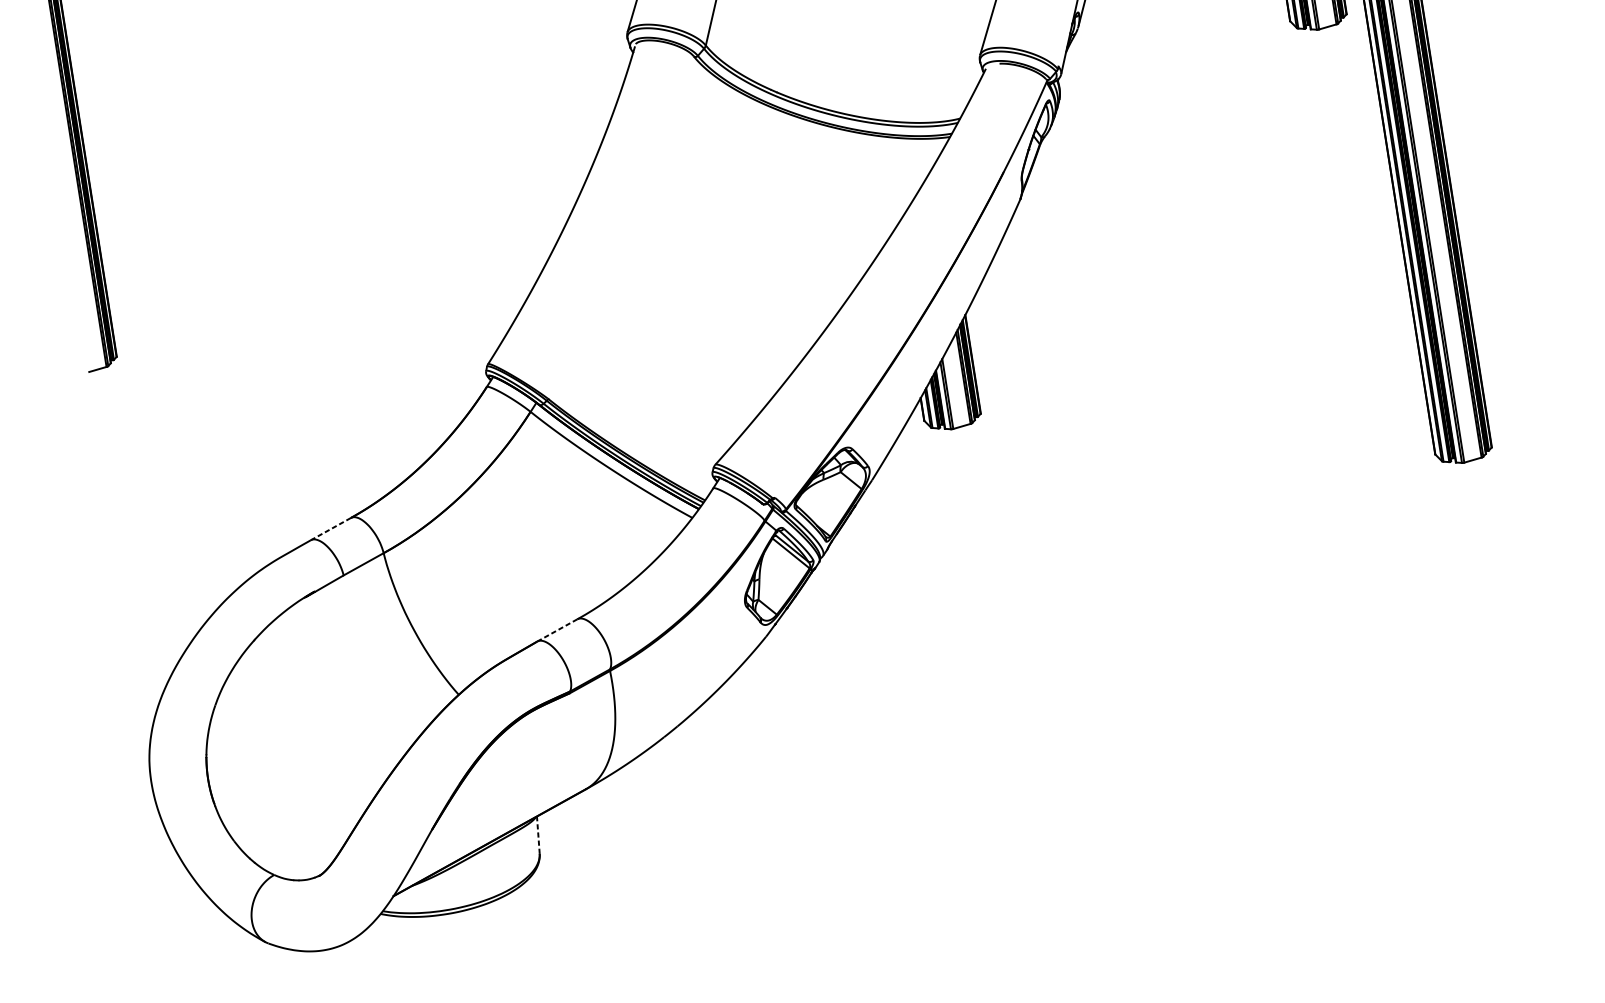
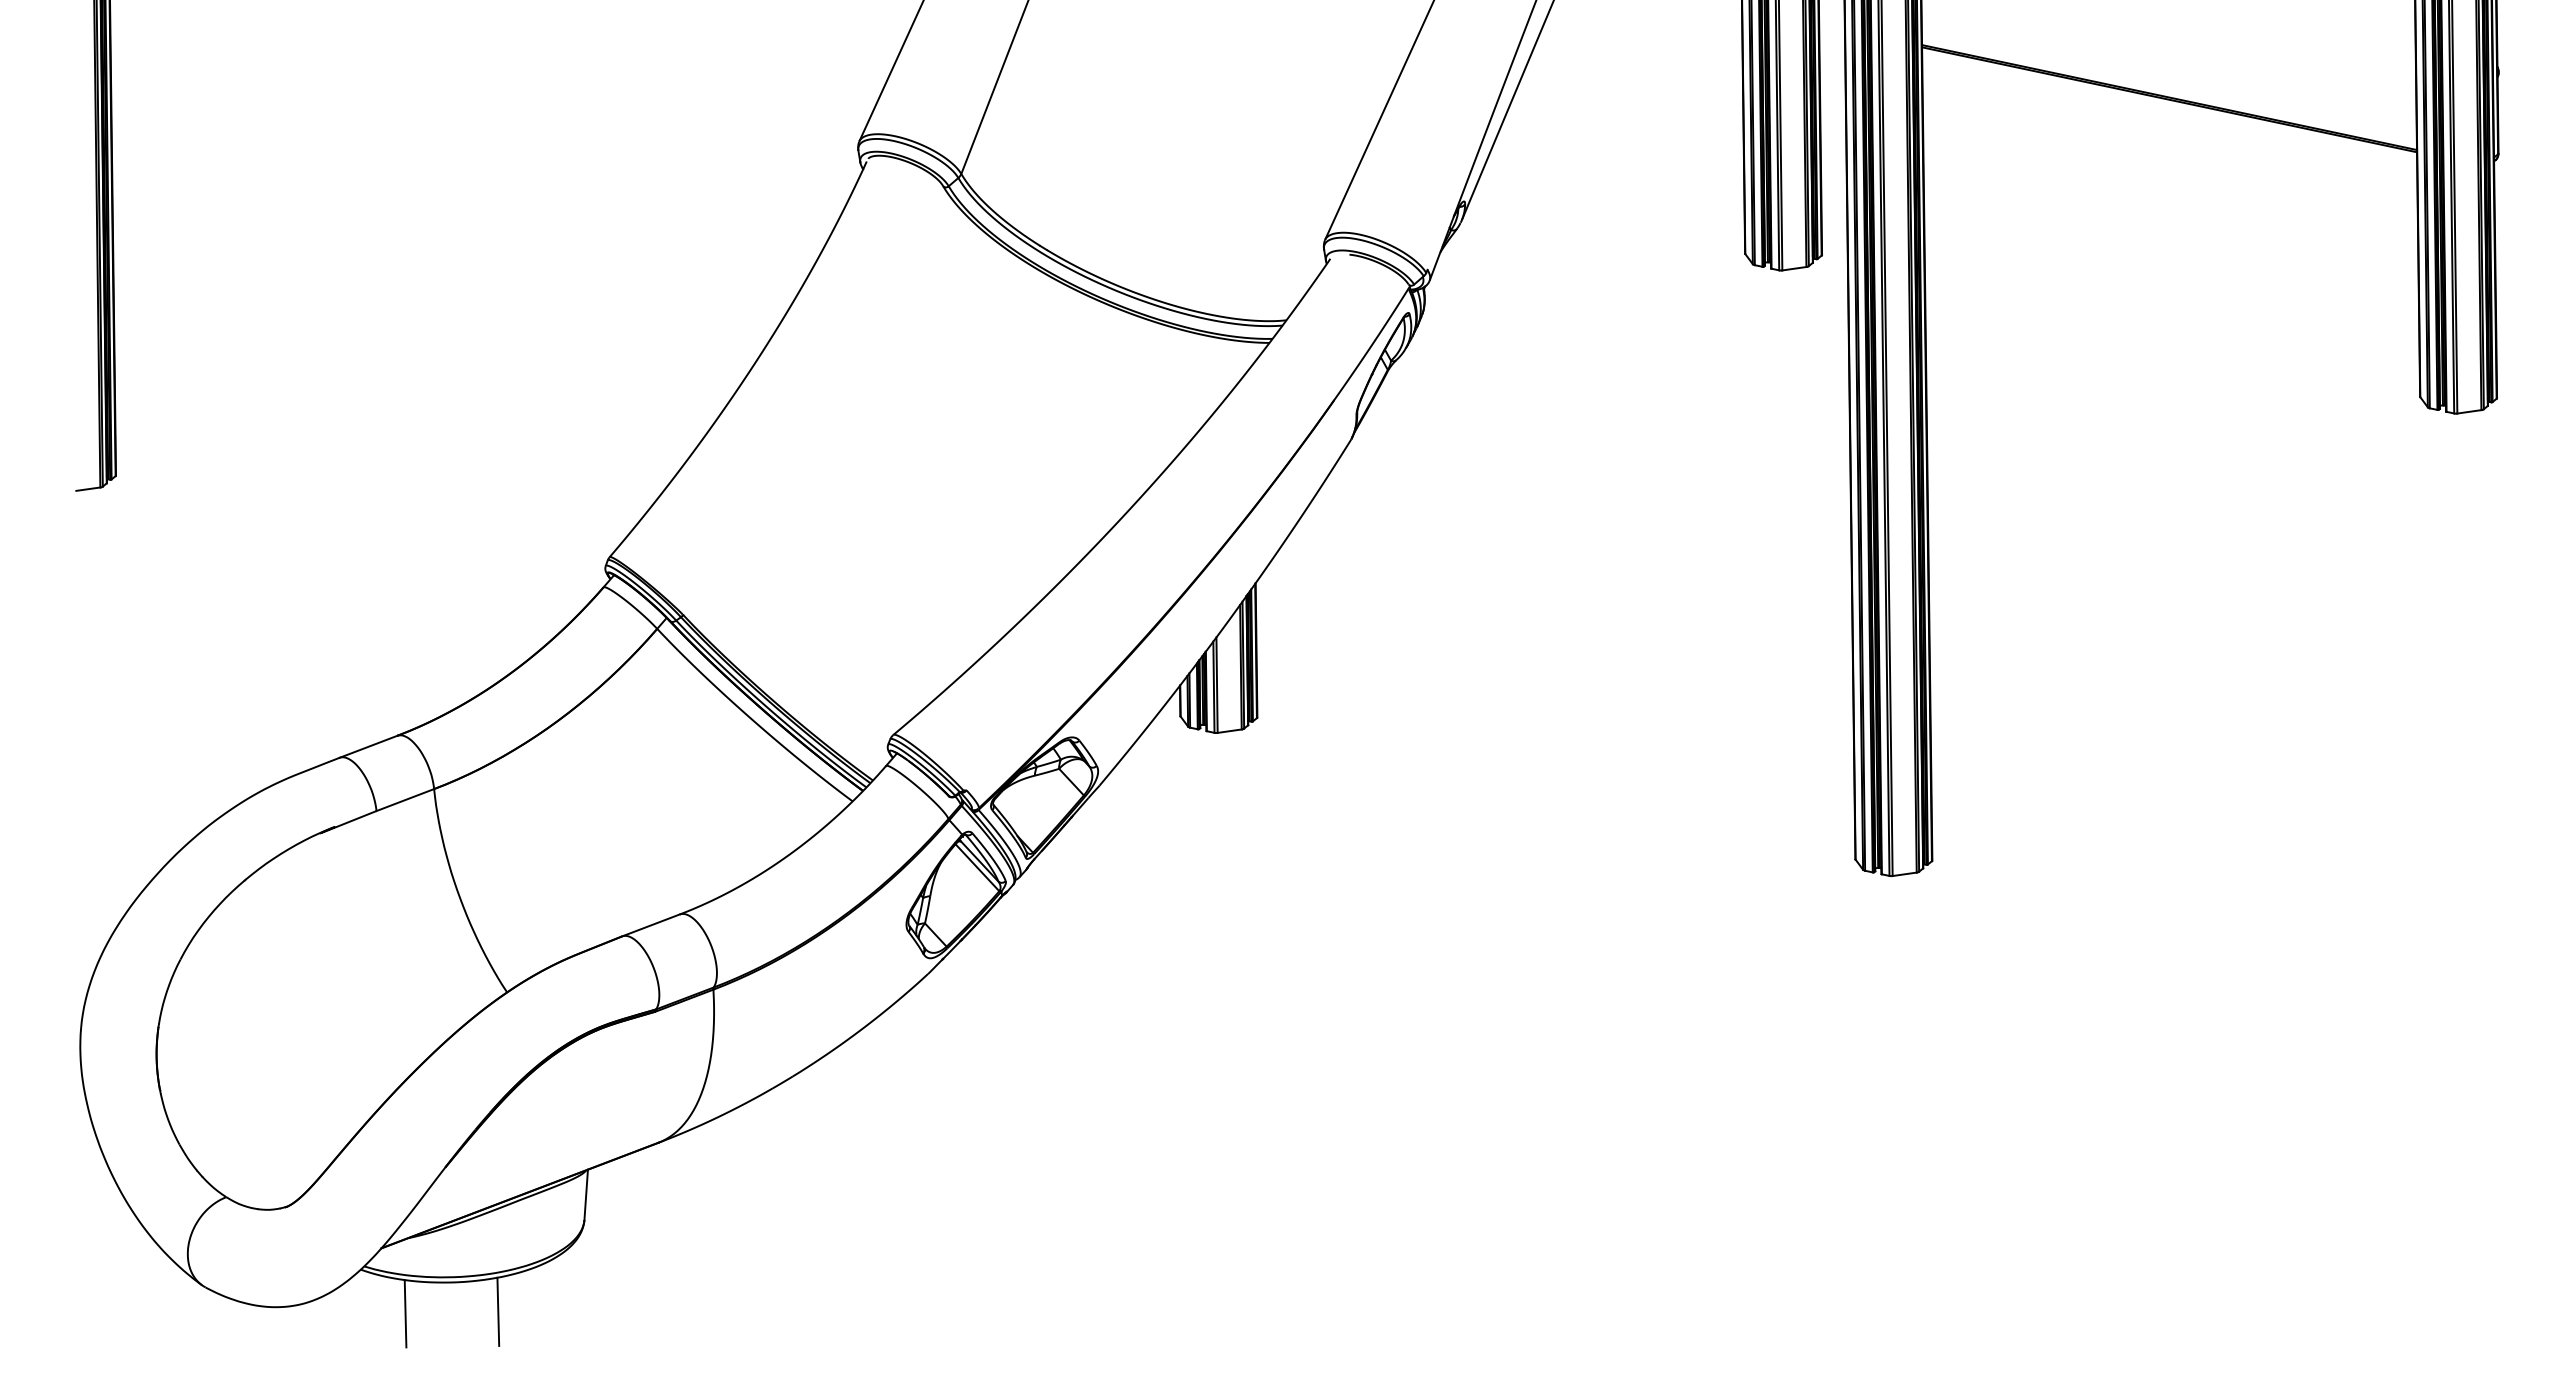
line: (330, 528) -> (368, 746), dashed -> solid
line: (557, 630) -> (650, 925), dashed -> solid
line: (538, 834) -> (586, 1194), dashed -> solid
line: (486, 930) -> (498, 1311), added
line: (418, 941) -> (405, 1313), added

